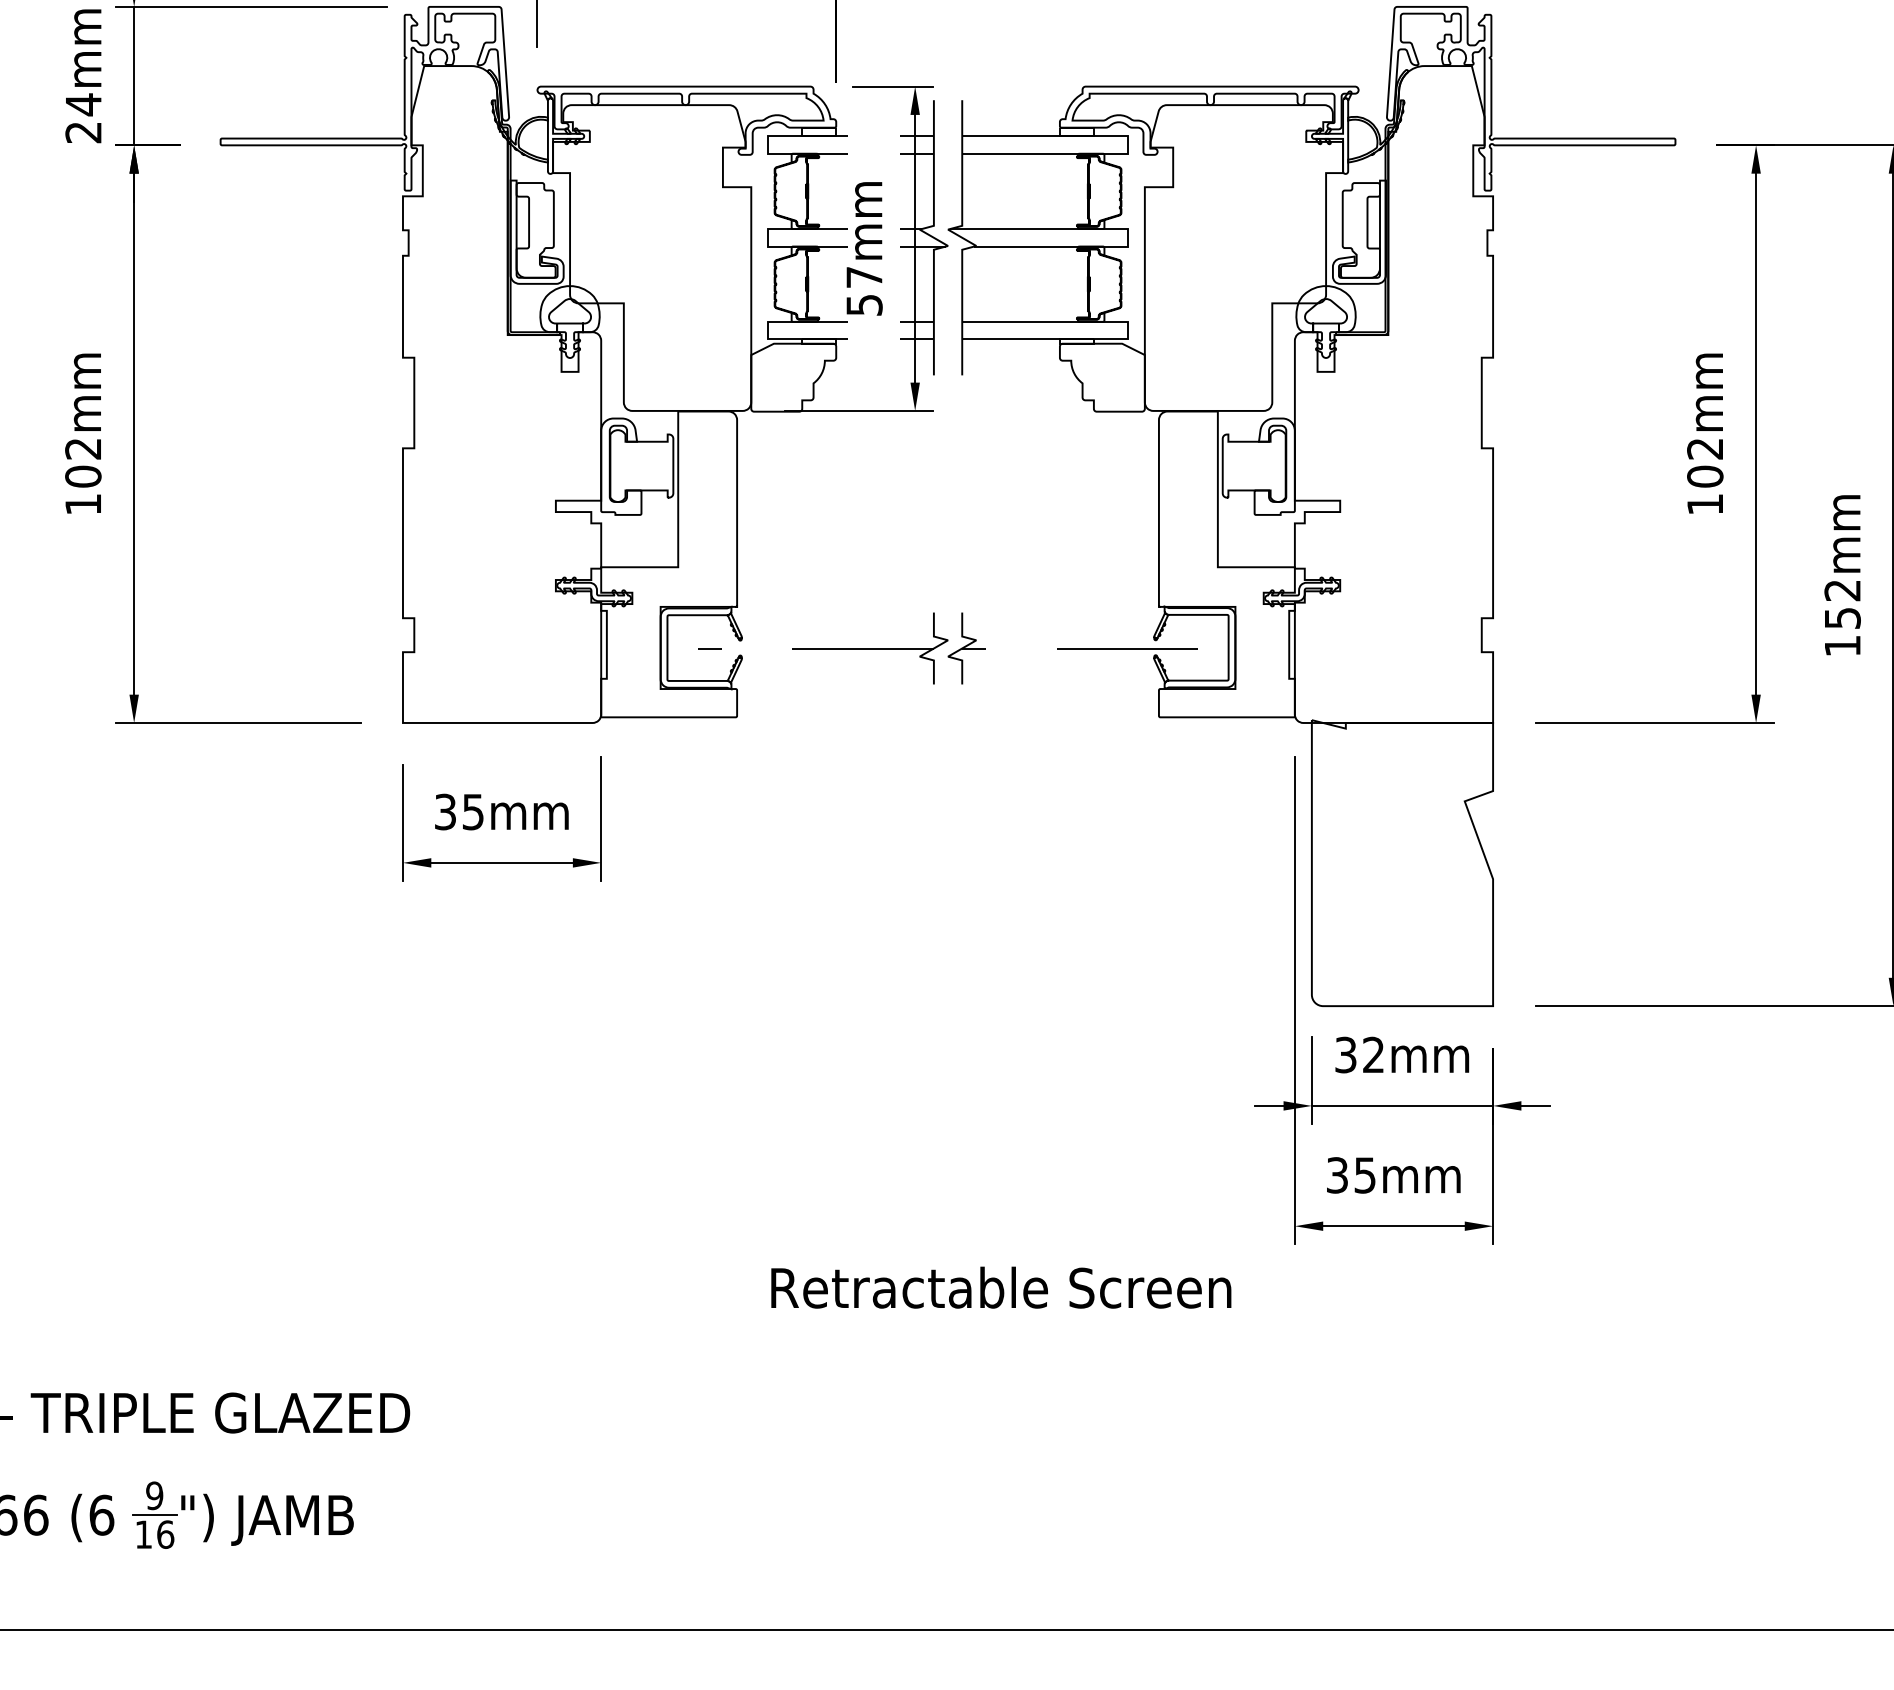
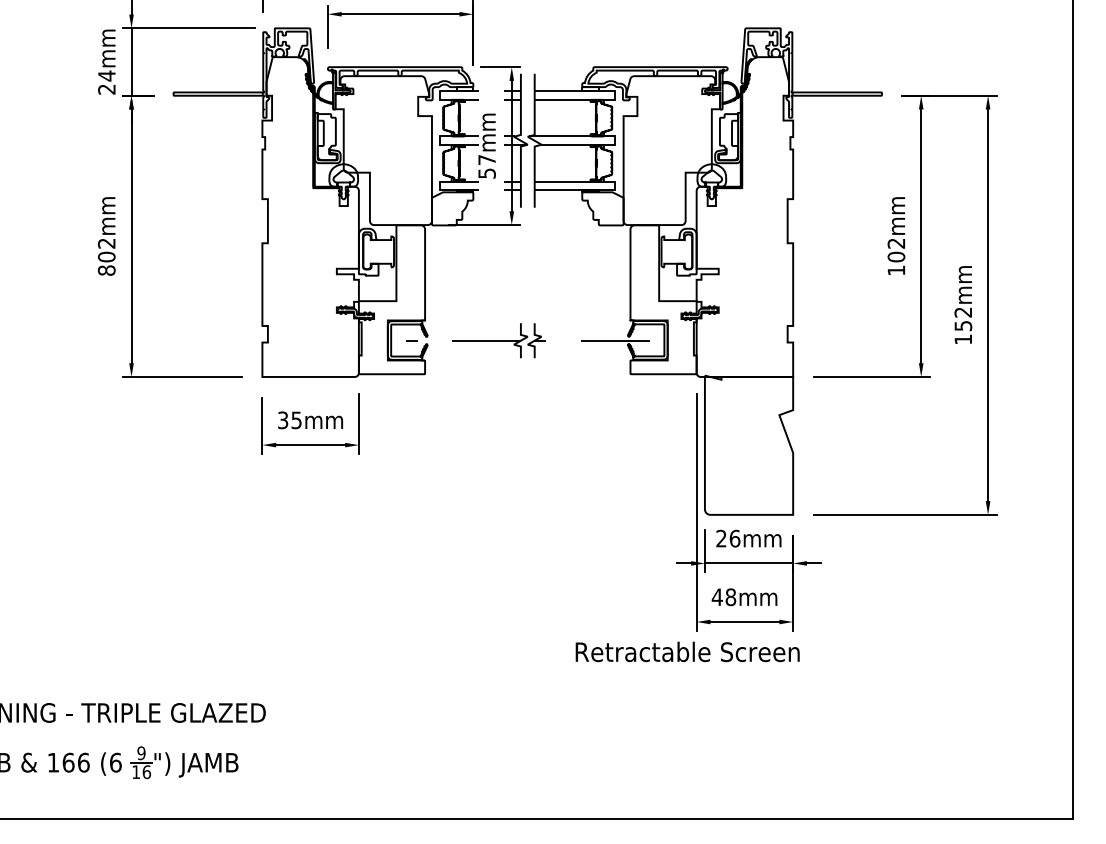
text: (82, 504) -> (106, 270), 102mm -> 802mm
text: (1360, 1054) -> (728, 538), 32mm -> 26mm
text: (1350, 1175) -> (723, 597), 35mm -> 48mm
text: (1000, 1286) -> (687, 651), moved

